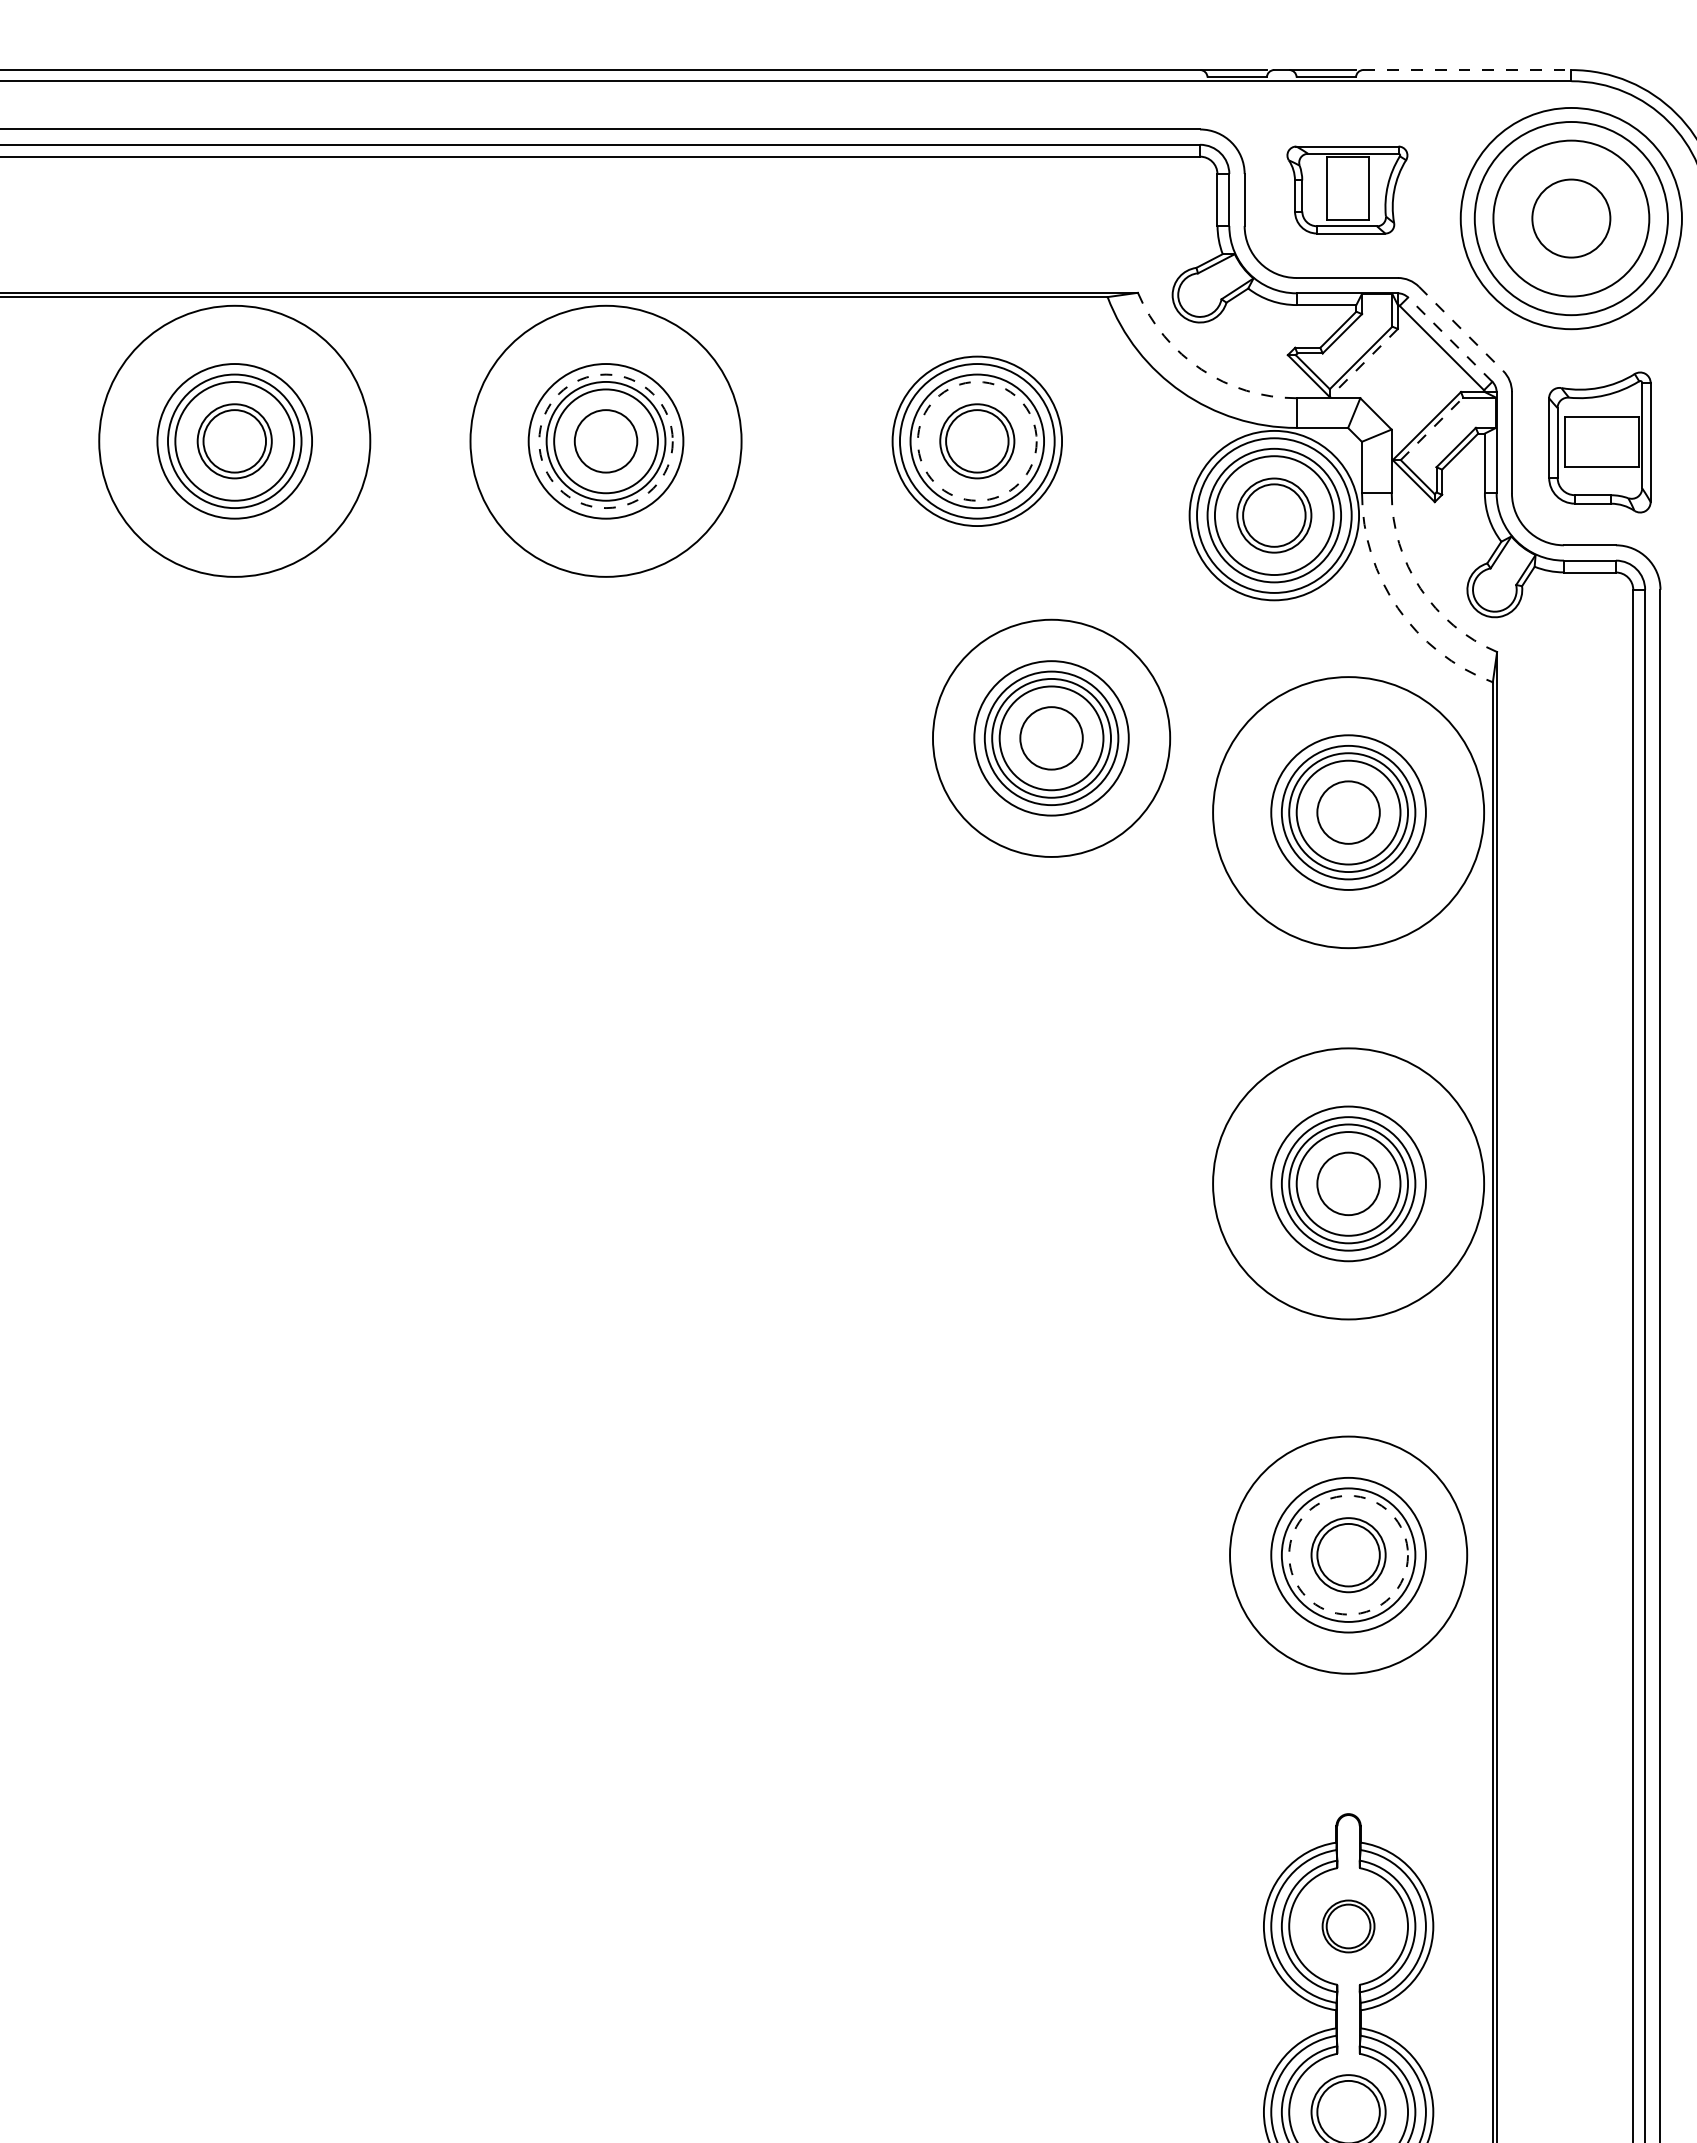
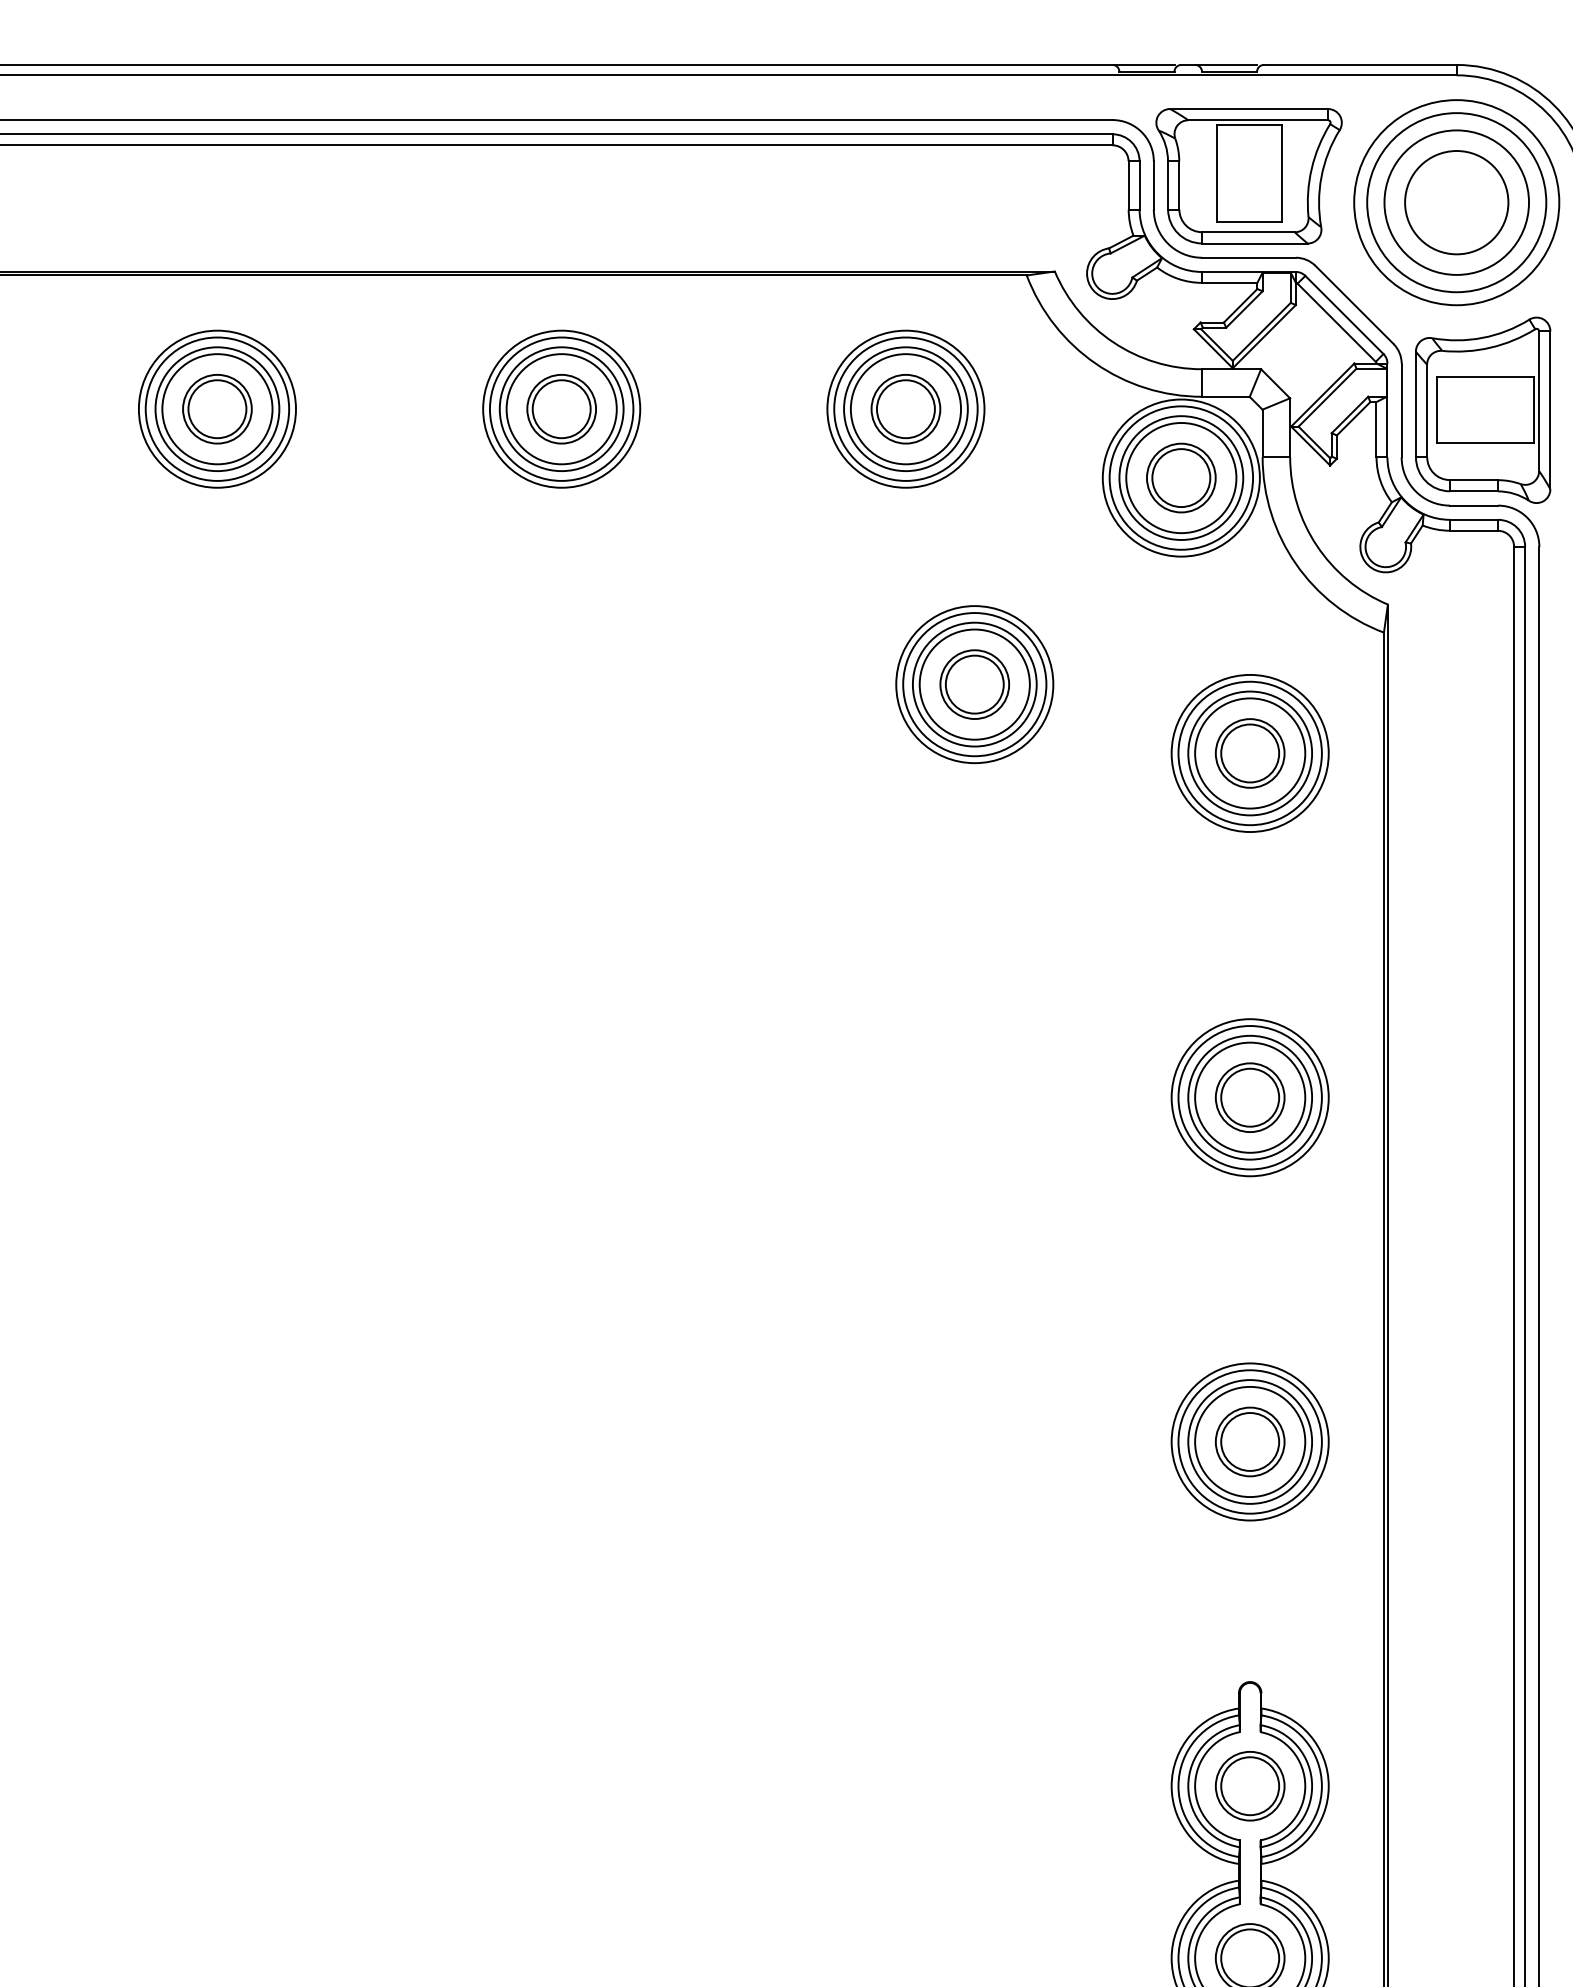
line: (1467, 70) -> (1360, 65), dashed -> solid
part: (1347, 189) -> (1249, 175), size x1.67
circle: (1571, 218) -> (1456, 202), size x1.43
line: (1461, 328) -> (1354, 304), dashed -> solid
line: (1450, 339) -> (1344, 314), dashed -> solid
line: (1363, 363) -> (1264, 337), dashed -> solid
arc: (1201, 369) -> (1113, 342), dashed -> solid
line: (1432, 428) -> (1327, 397), dashed -> solid
circle: (976, 440) -> (905, 408), dashed -> solid
circle: (234, 441) -> (217, 409), size x0.62
circle: (605, 441) -> (561, 409), dashed -> solid
circle: (605, 441) -> (561, 409), size x0.62
circle: (605, 441) -> (561, 409), size x0.71
part: (1599, 442) -> (1482, 410), size x1.43
arc: (1420, 588) -> (1316, 545), dashed -> solid
arc: (1397, 608) -> (1295, 564), dashed -> solid
circle: (1051, 738) -> (974, 684), size x0.71
circle: (1051, 738) -> (974, 684), size x0.71
circle: (1348, 812) -> (1250, 753), size x0.62
circle: (1348, 812) -> (1250, 753), size x0.71
circle: (1348, 1183) -> (1250, 1097), size x0.62
circle: (1348, 1183) -> (1250, 1097), size x0.71
circle: (1348, 1554) -> (1250, 1441), dashed -> solid
circle: (1348, 1554) -> (1250, 1441), size x0.71
part: (1348, 1926) -> (1250, 1786), size x1.43

